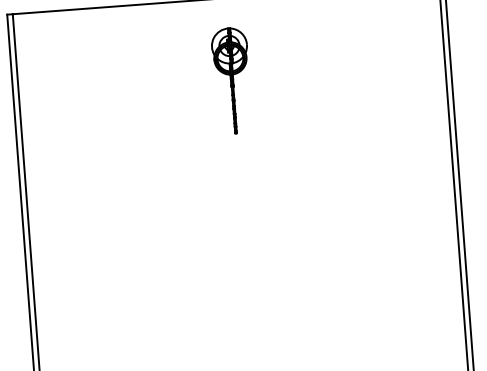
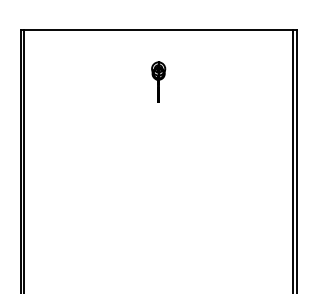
part: (231, 79) -> (158, 81), size x0.6

